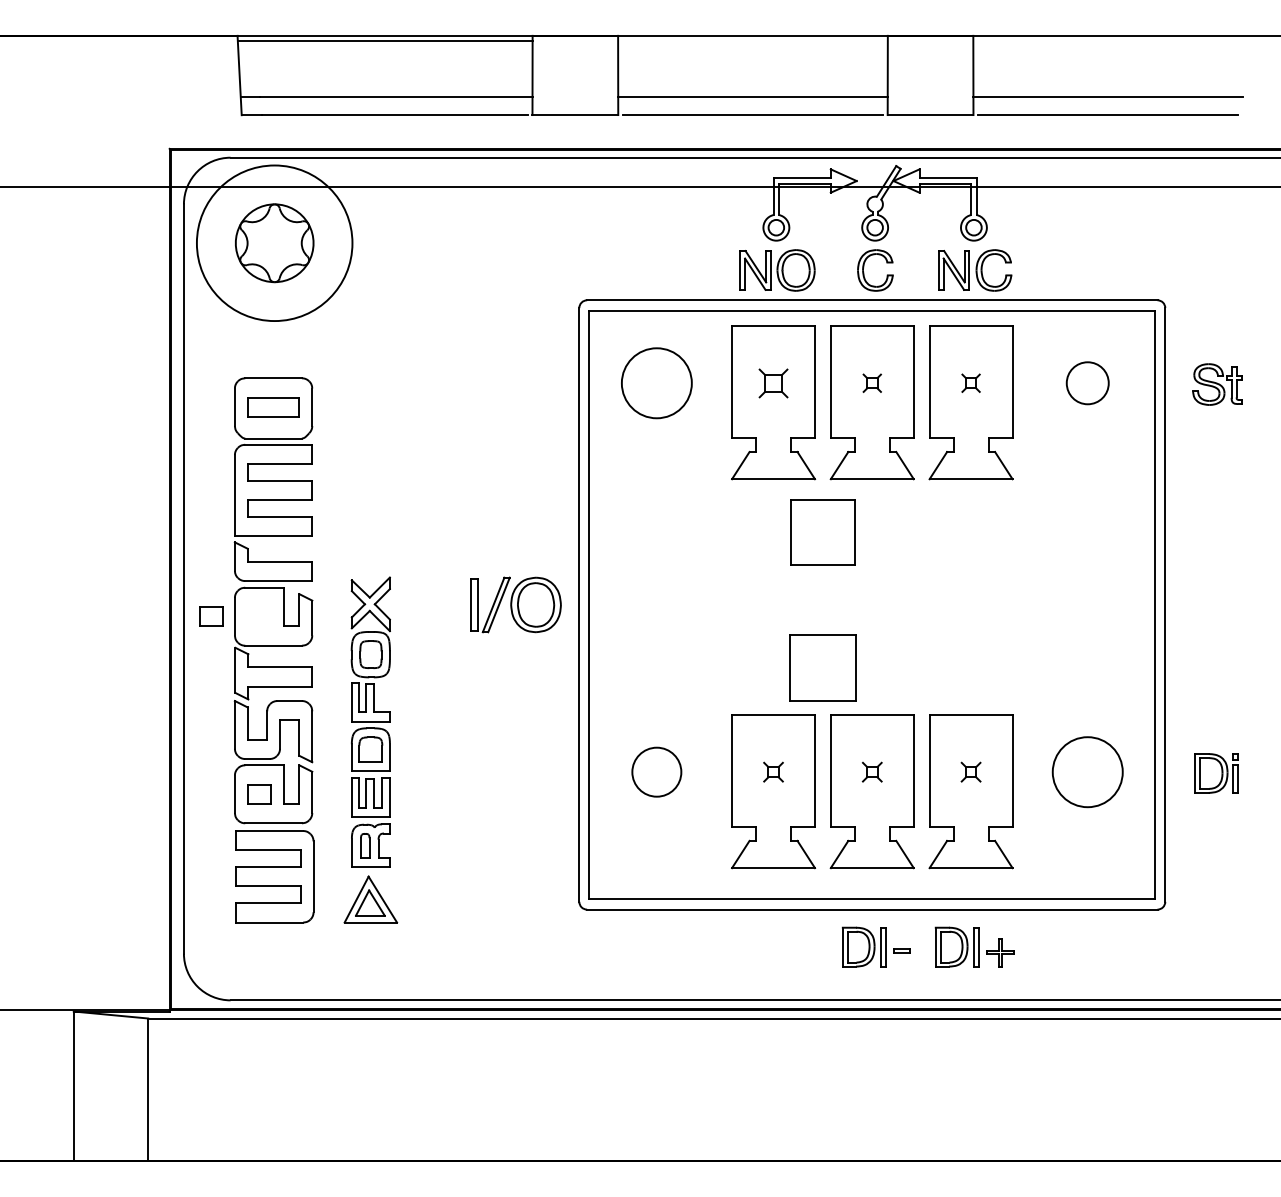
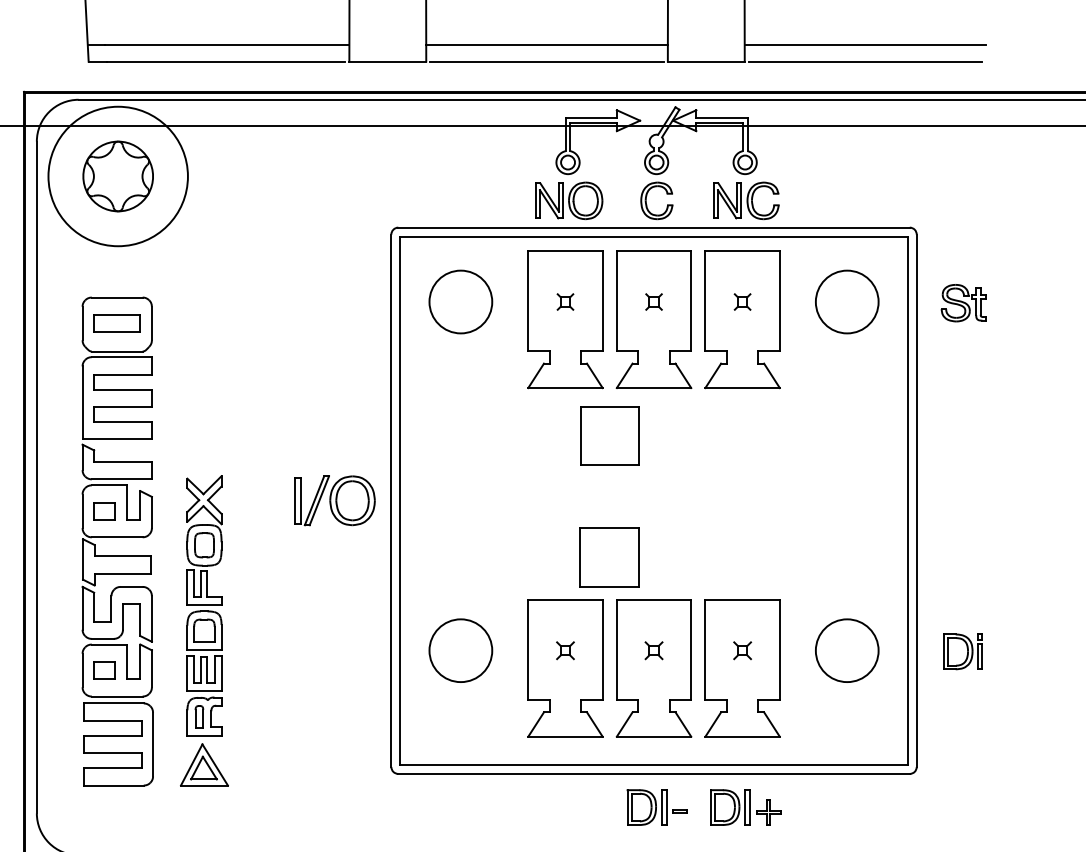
part: (773, 382) -> (565, 301), size x0.62
circle: (1087, 383) -> (846, 302), size x1.67
part: (211, 616) -> (104, 511), moved
circle: (656, 772) -> (460, 651), size x1.43

